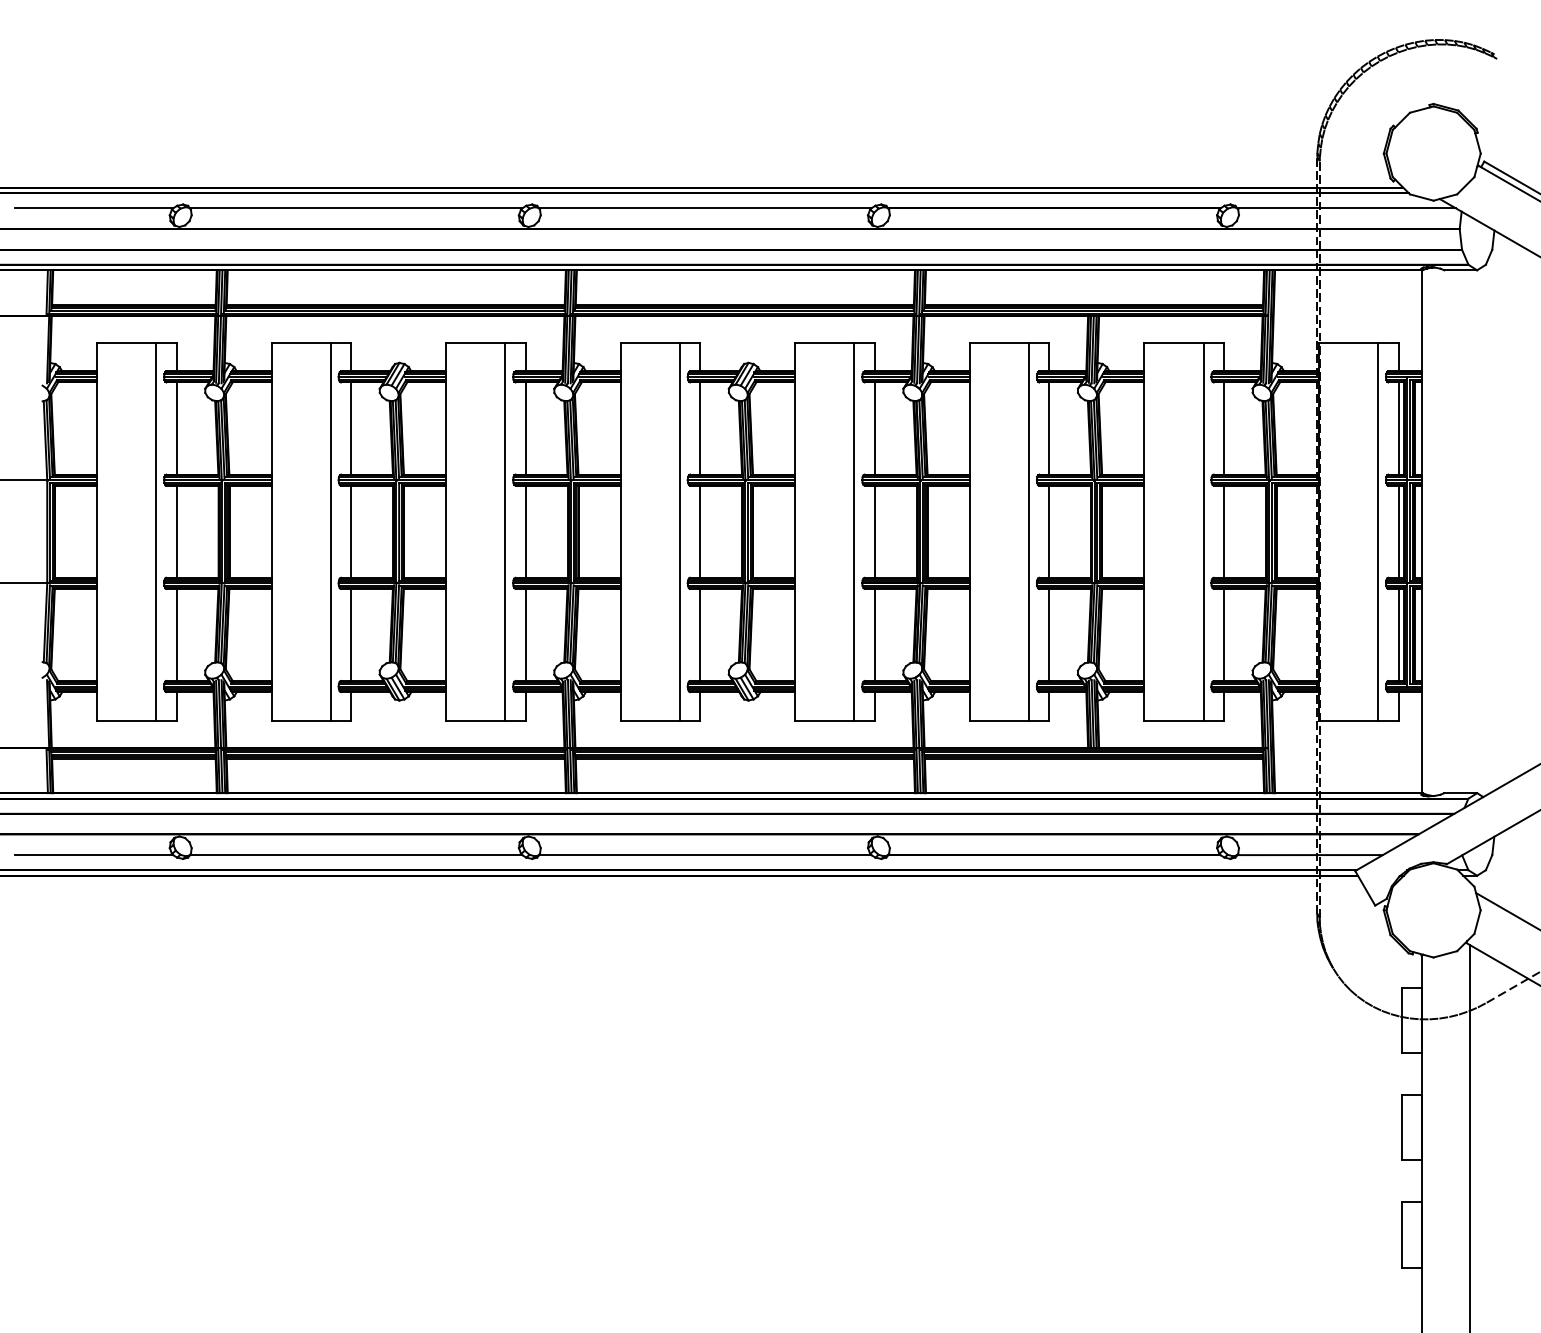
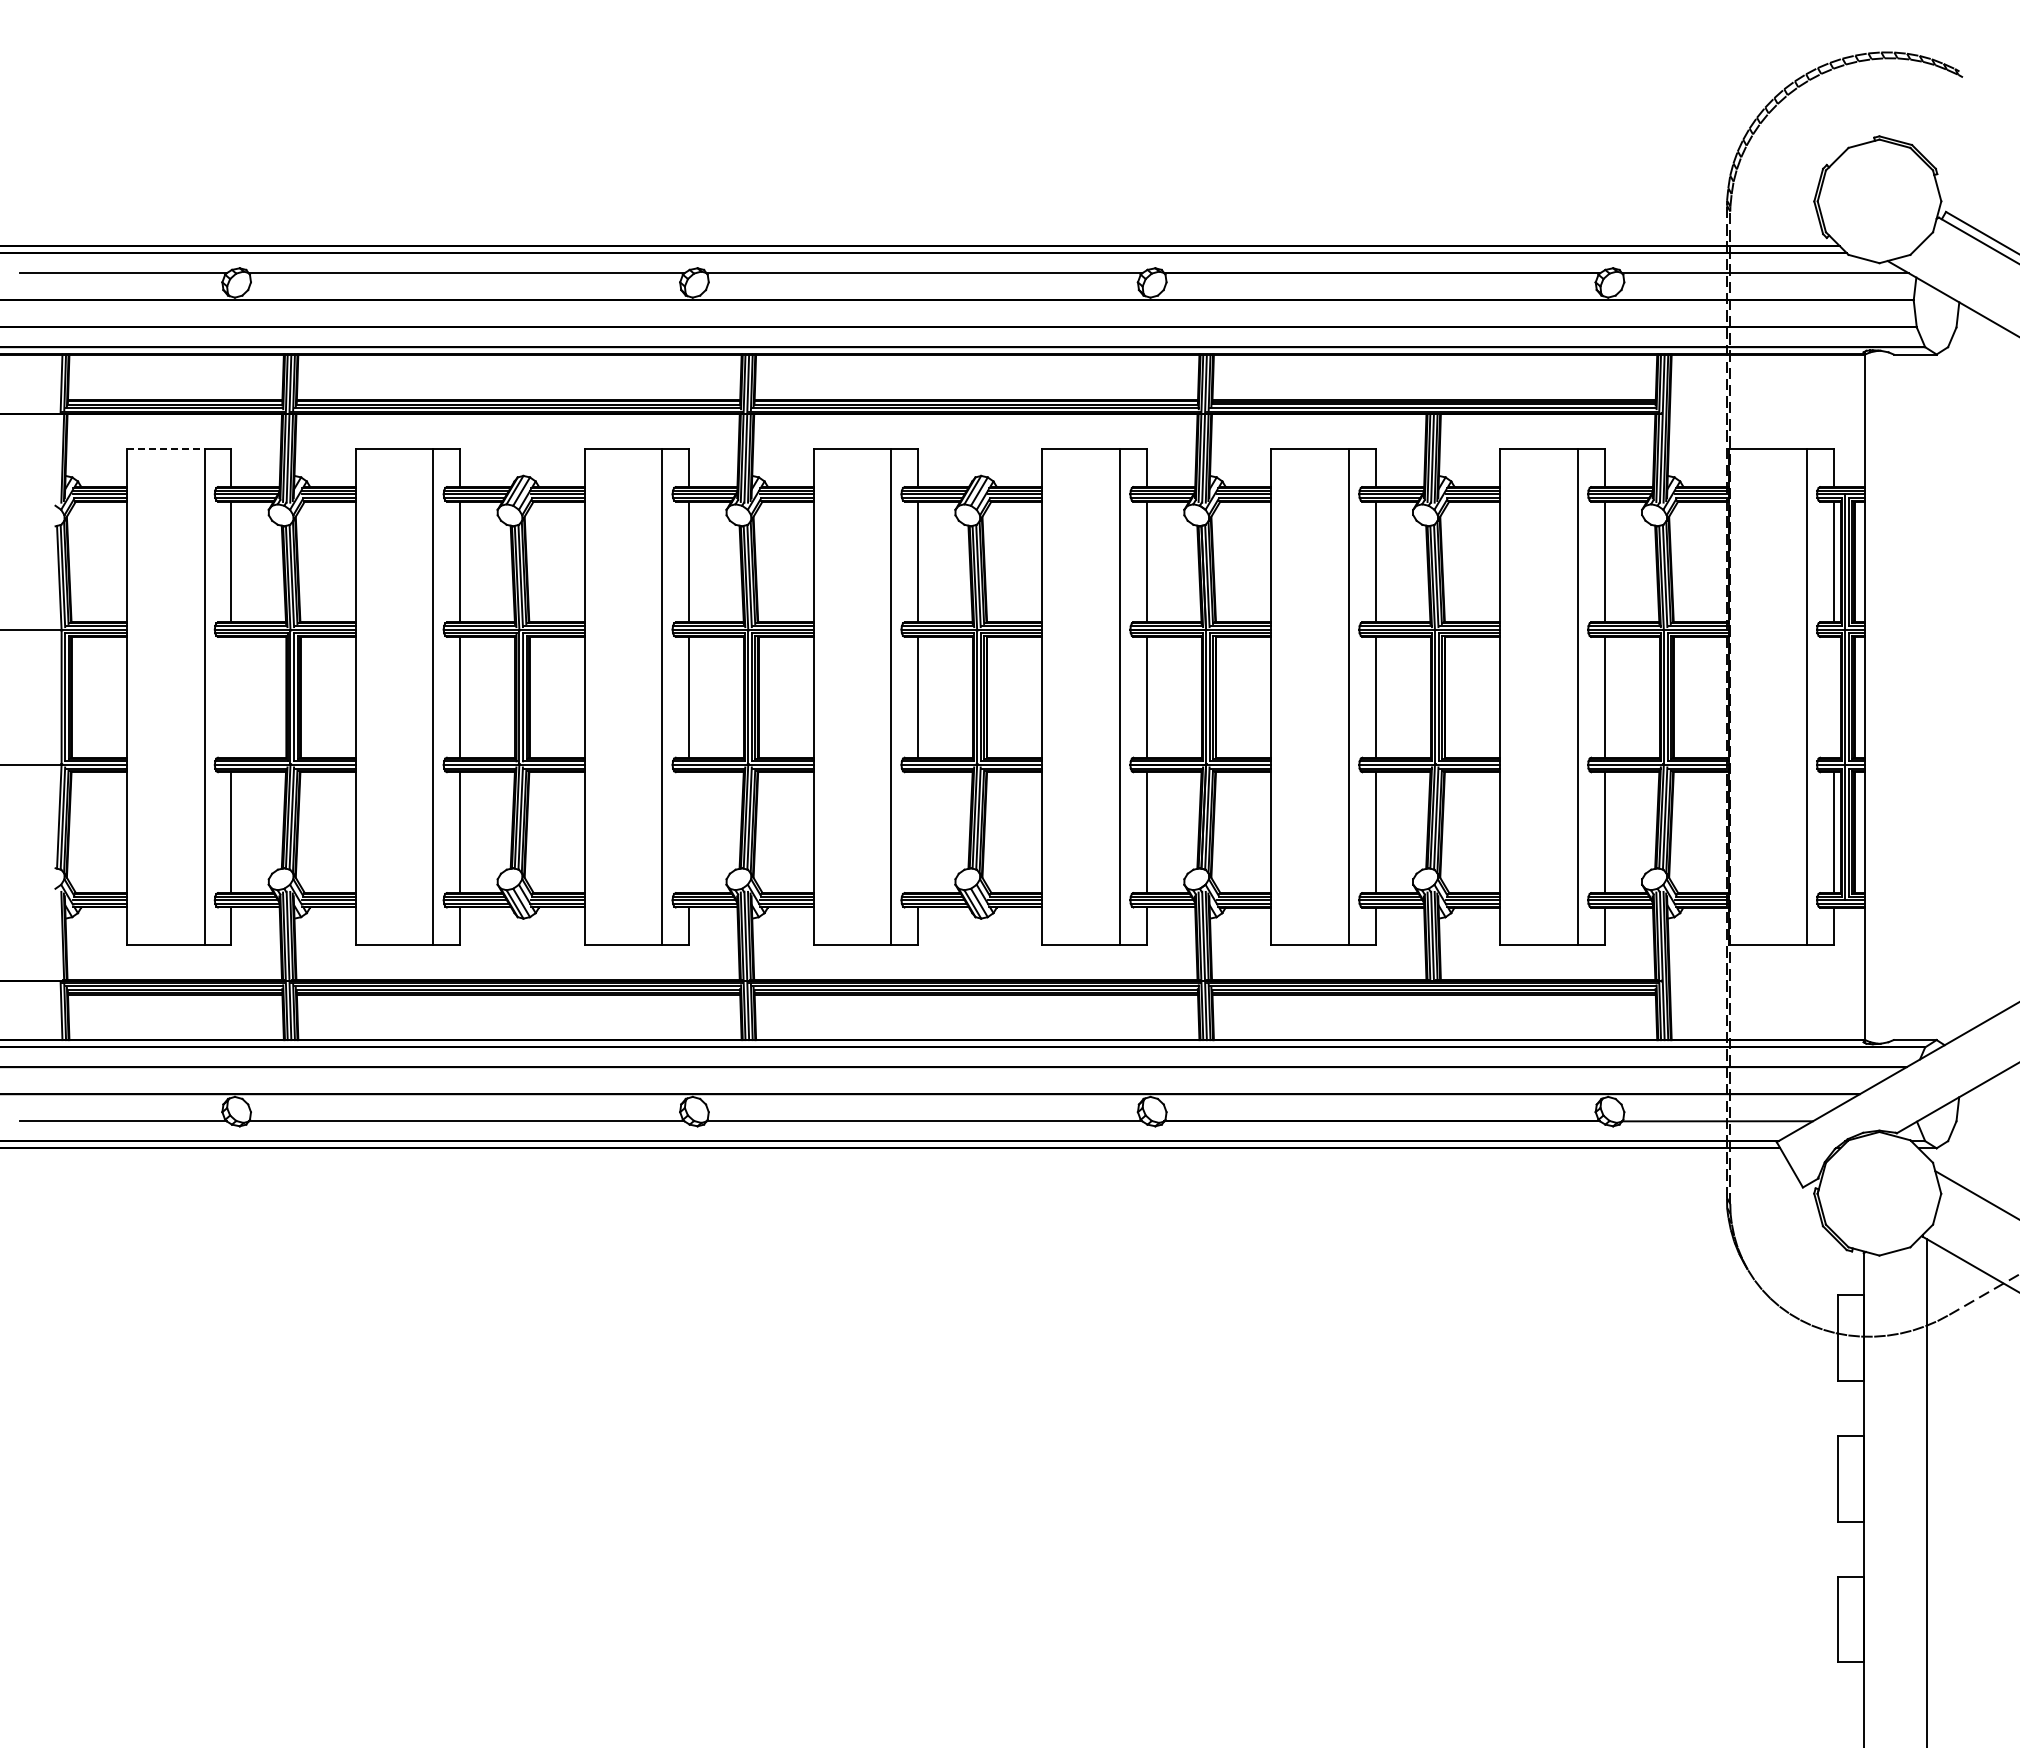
line: (126, 342) -> (165, 449), solid -> dashed
line: (176, 531) -> (231, 696), removed
line: (1398, 531) -> (1833, 696), removed
line: (526, 634) -> (689, 832), removed
line: (699, 634) -> (917, 832), removed

